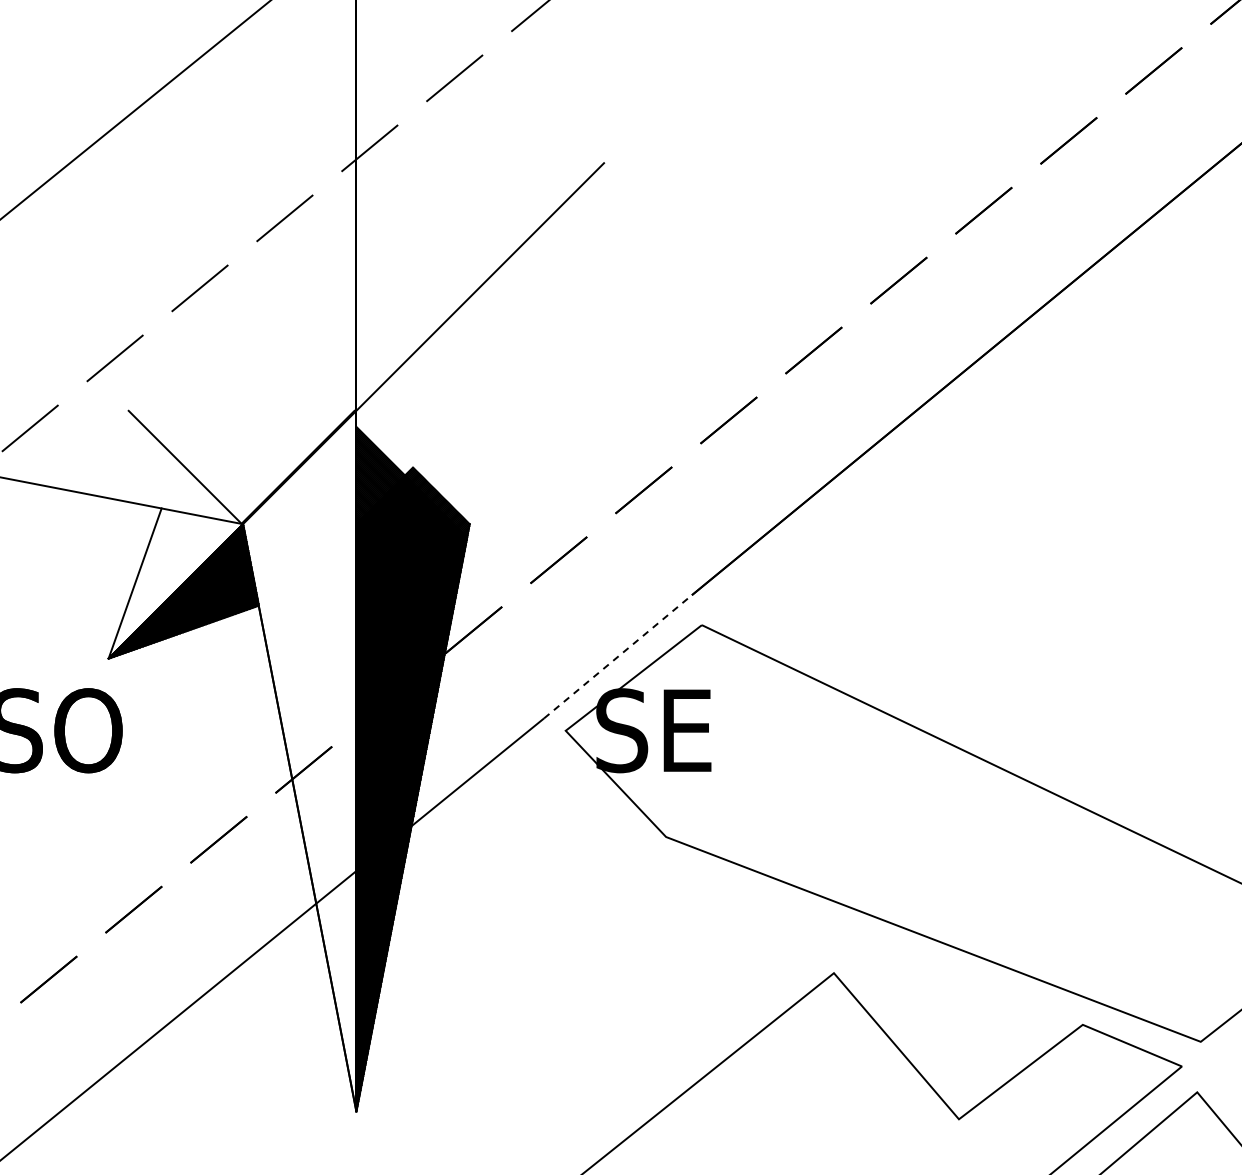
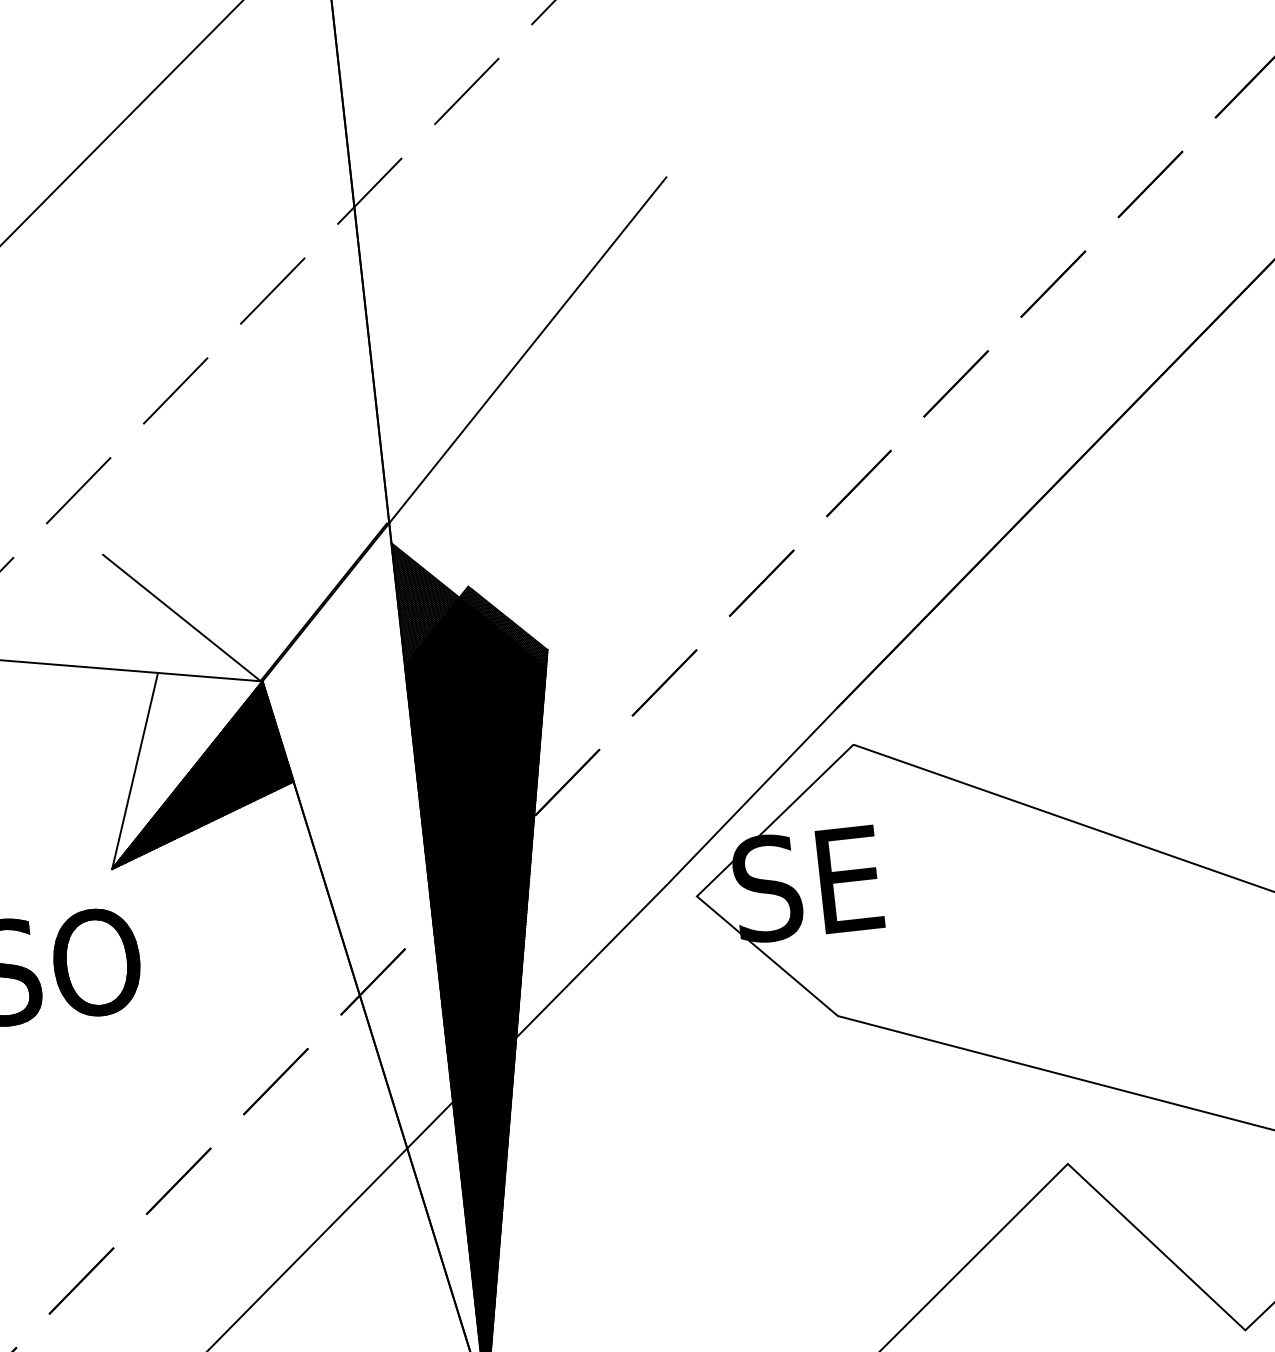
line: (618, 656) -> (752, 795), dashed -> solid

